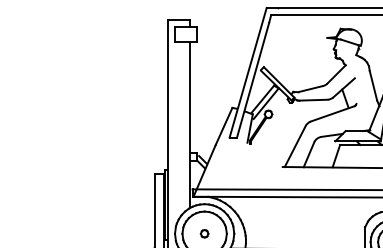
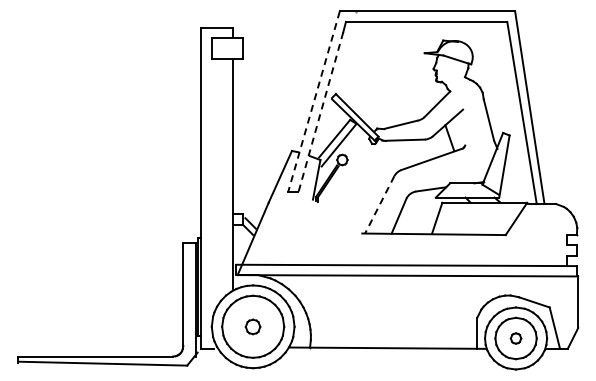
line: (247, 73) -> (313, 102), solid -> dashed
line: (252, 80) -> (320, 112), solid -> dashed
line: (295, 146) -> (379, 205), solid -> dashed
part: (204, 233) -> (253, 326), size x1.4

